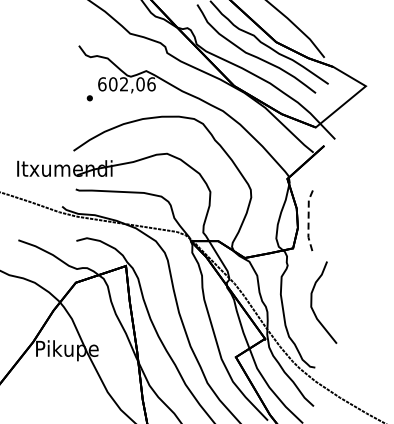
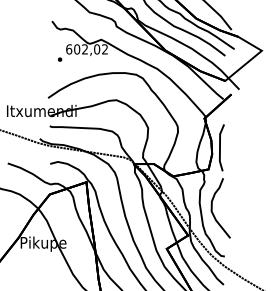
text: (151, 84) -> (105, 49), 602,06 -> 602,02
line: (308, 218) -> (219, 147), dashed -> solid
curve: (312, 302) -> (212, 208), moved

